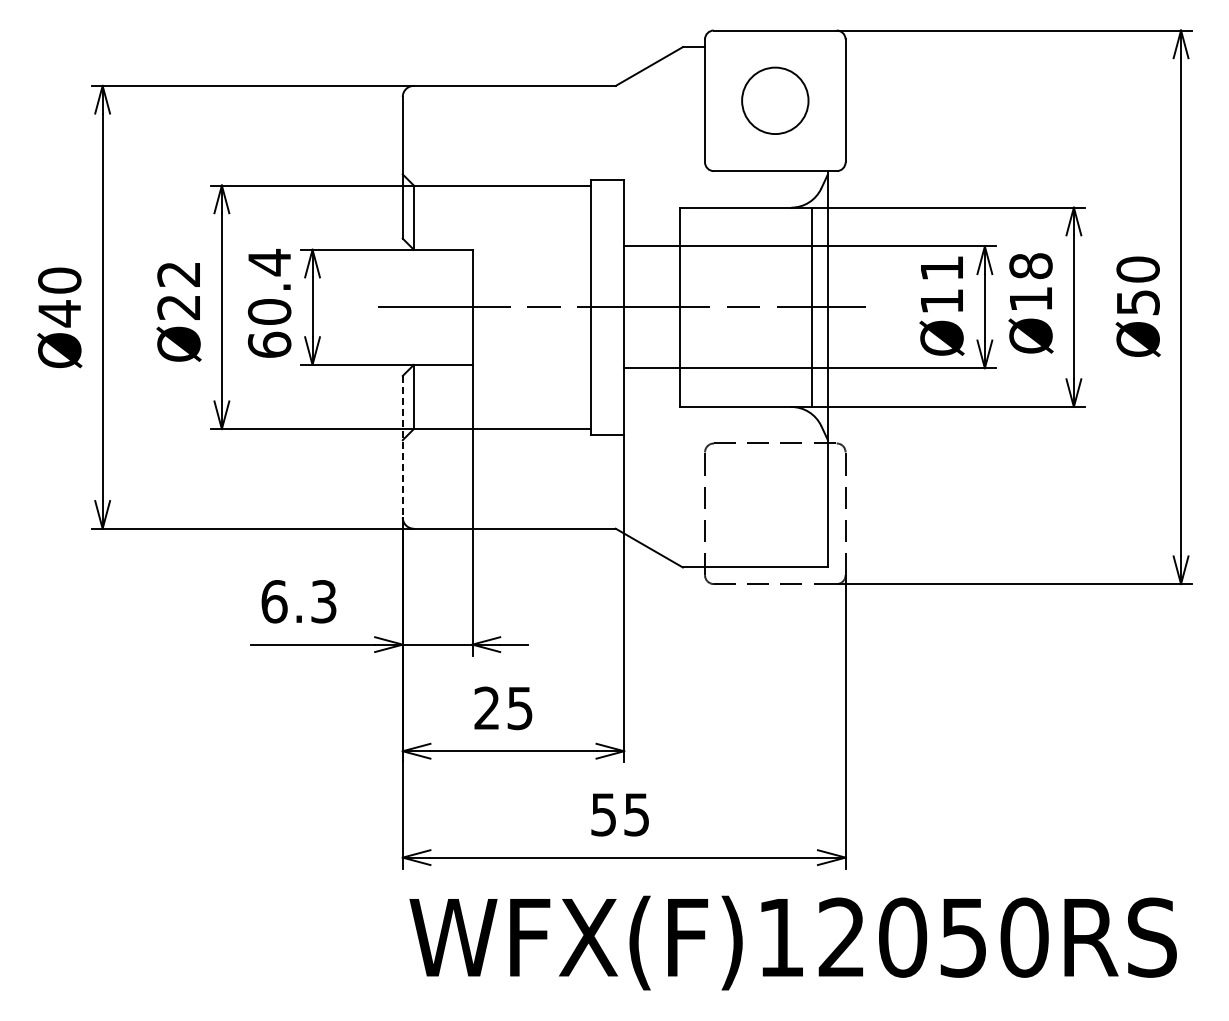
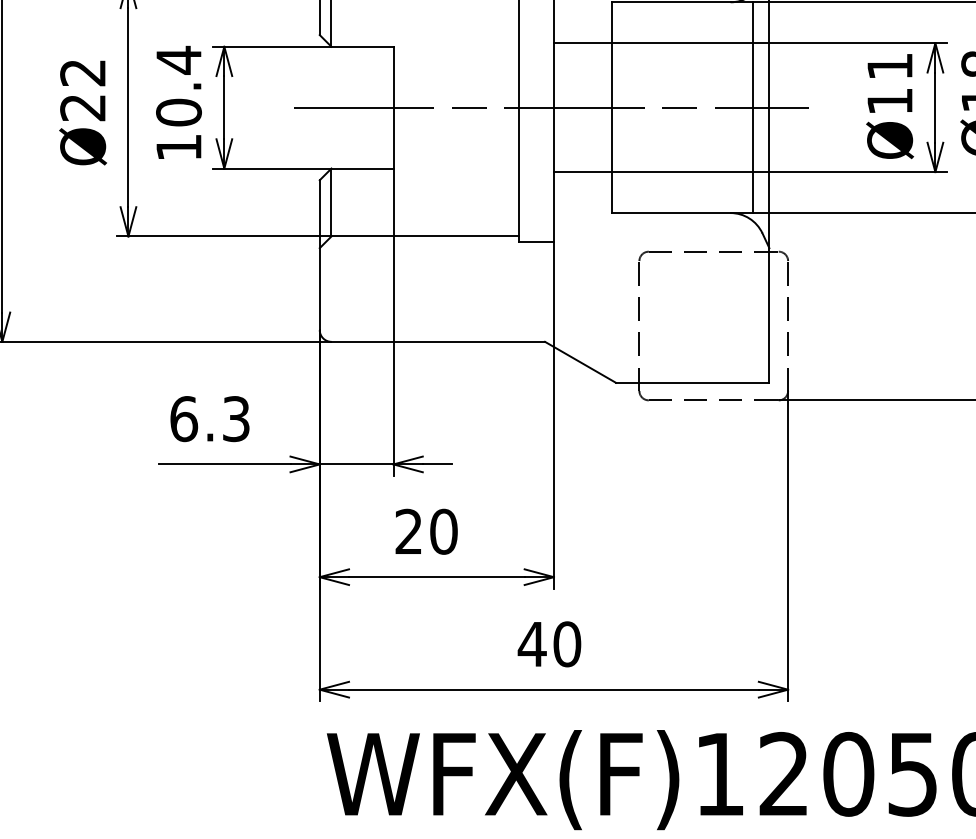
text: (269, 344) -> (178, 146), 60.4 -> 10.4
line: (402, 446) -> (319, 254), dashed -> solid
text: (520, 708) -> (444, 531), 25 -> 20
text: (619, 814) -> (548, 644), 55 -> 40

